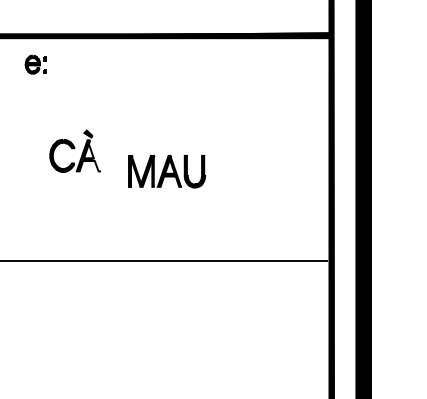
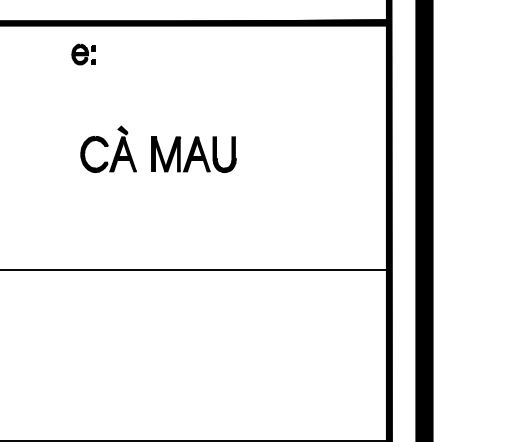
part: (35, 64) -> (83, 54), moved
fill: (92, 155) -> (127, 154), added
part: (166, 171) -> (193, 154), moved

